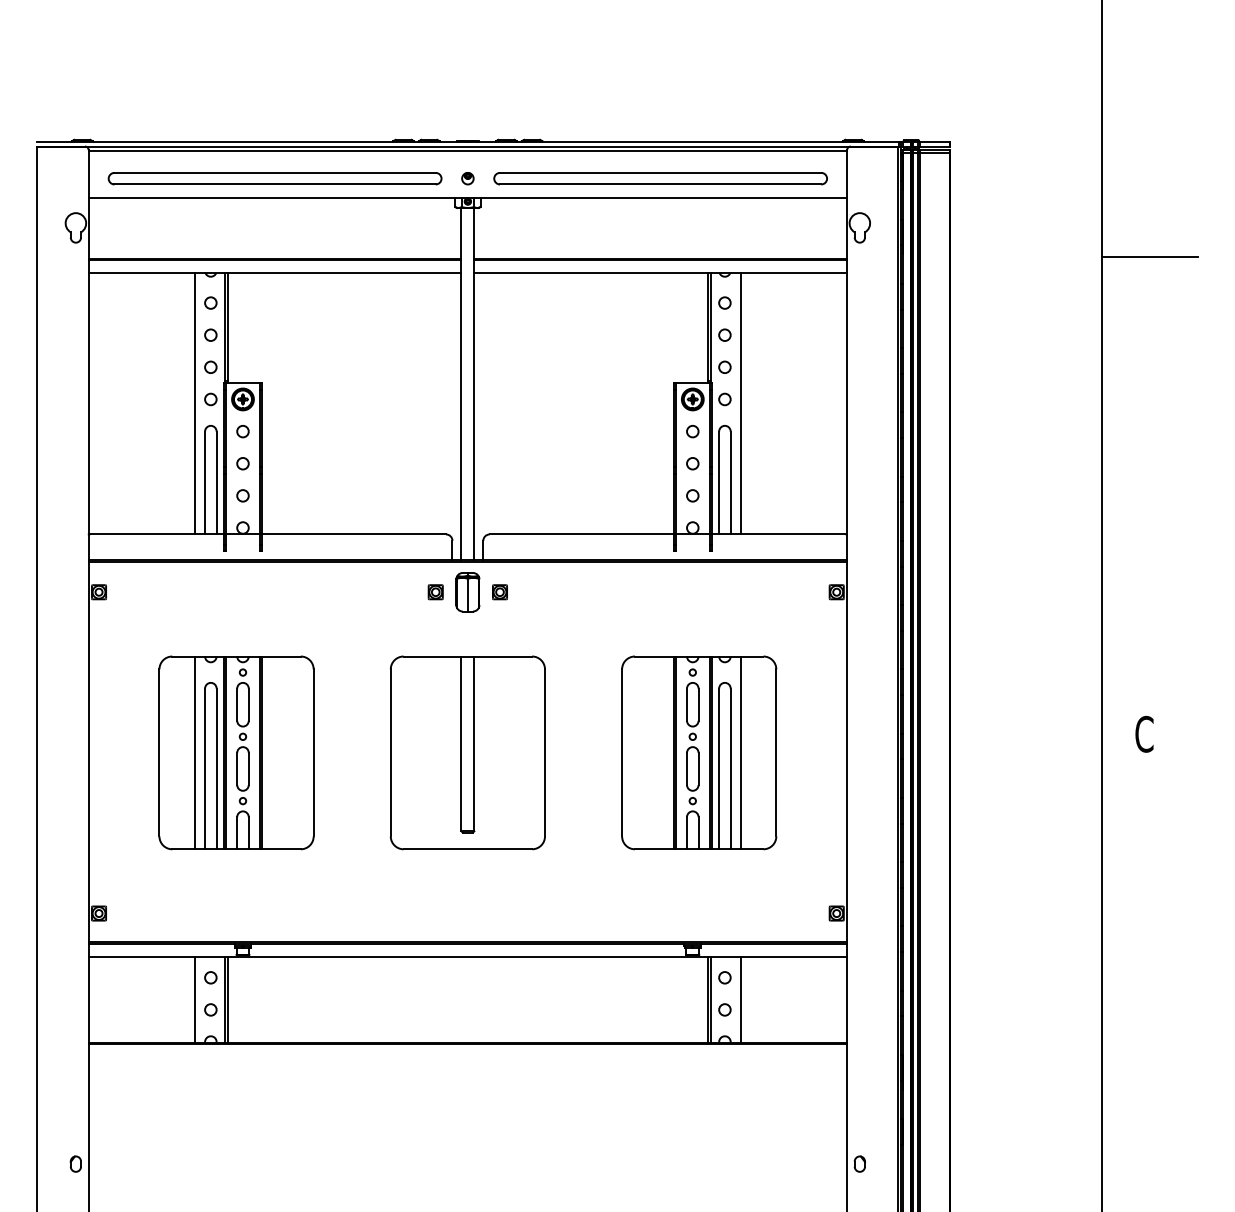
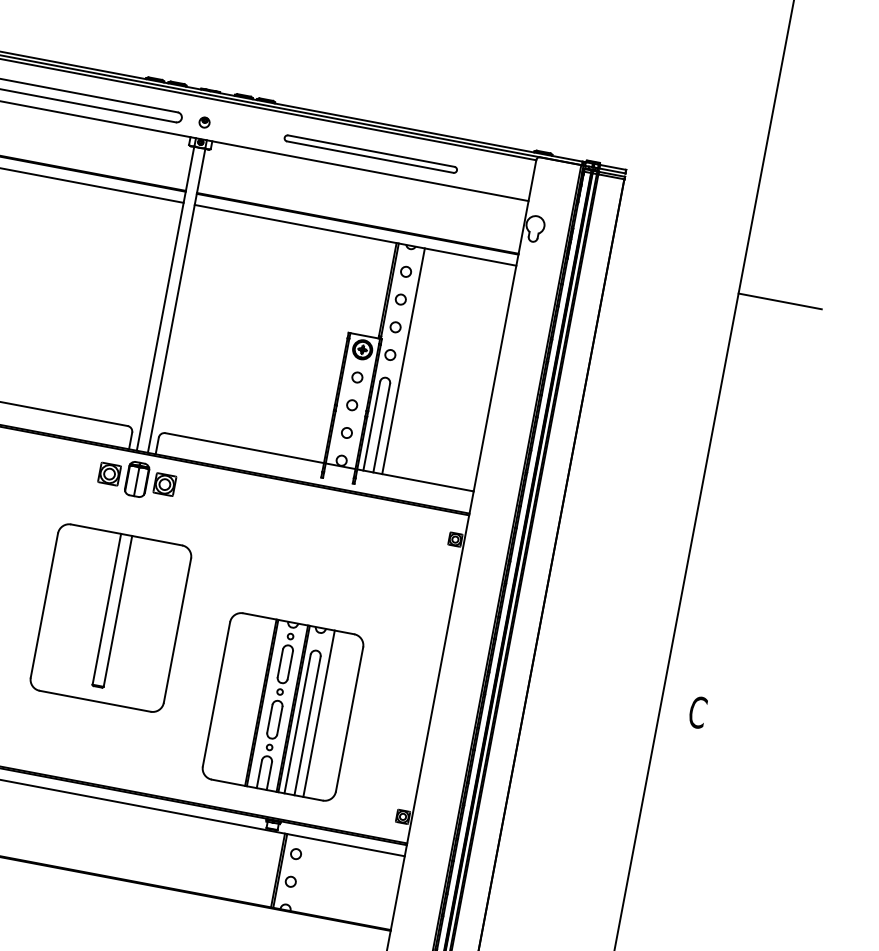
part: (660, 178) -> (370, 153), size x0.6
part: (435, 592) -> (109, 474), size x1.6
part: (499, 592) -> (164, 484), size x1.6
part: (699, 752) -> (283, 706), moved
line: (740, 999) -> (305, 875), removed

